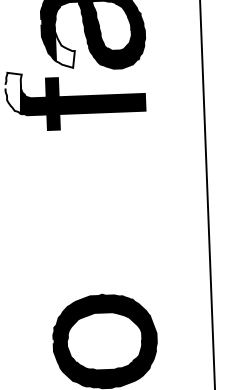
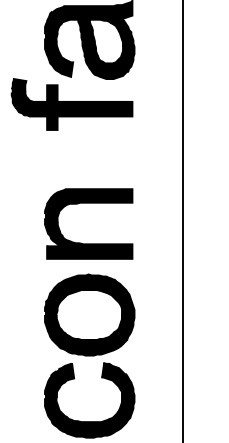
fill: (64, 46) -> (64, 58), added
fill: (13, 93) -> (18, 97), added
part: (98, 212) -> (88, 203), added

